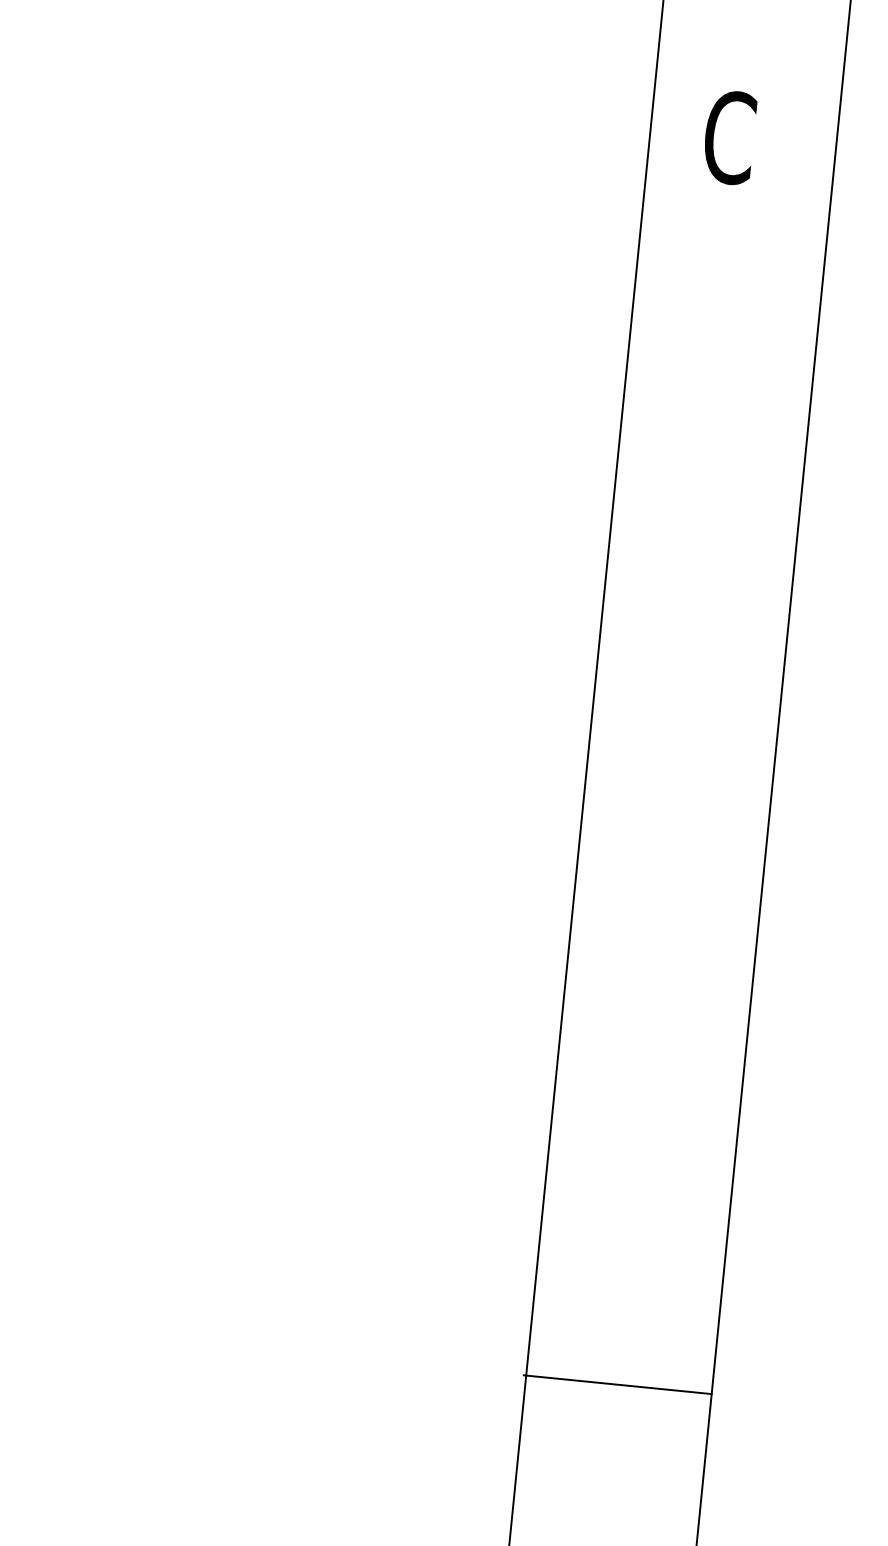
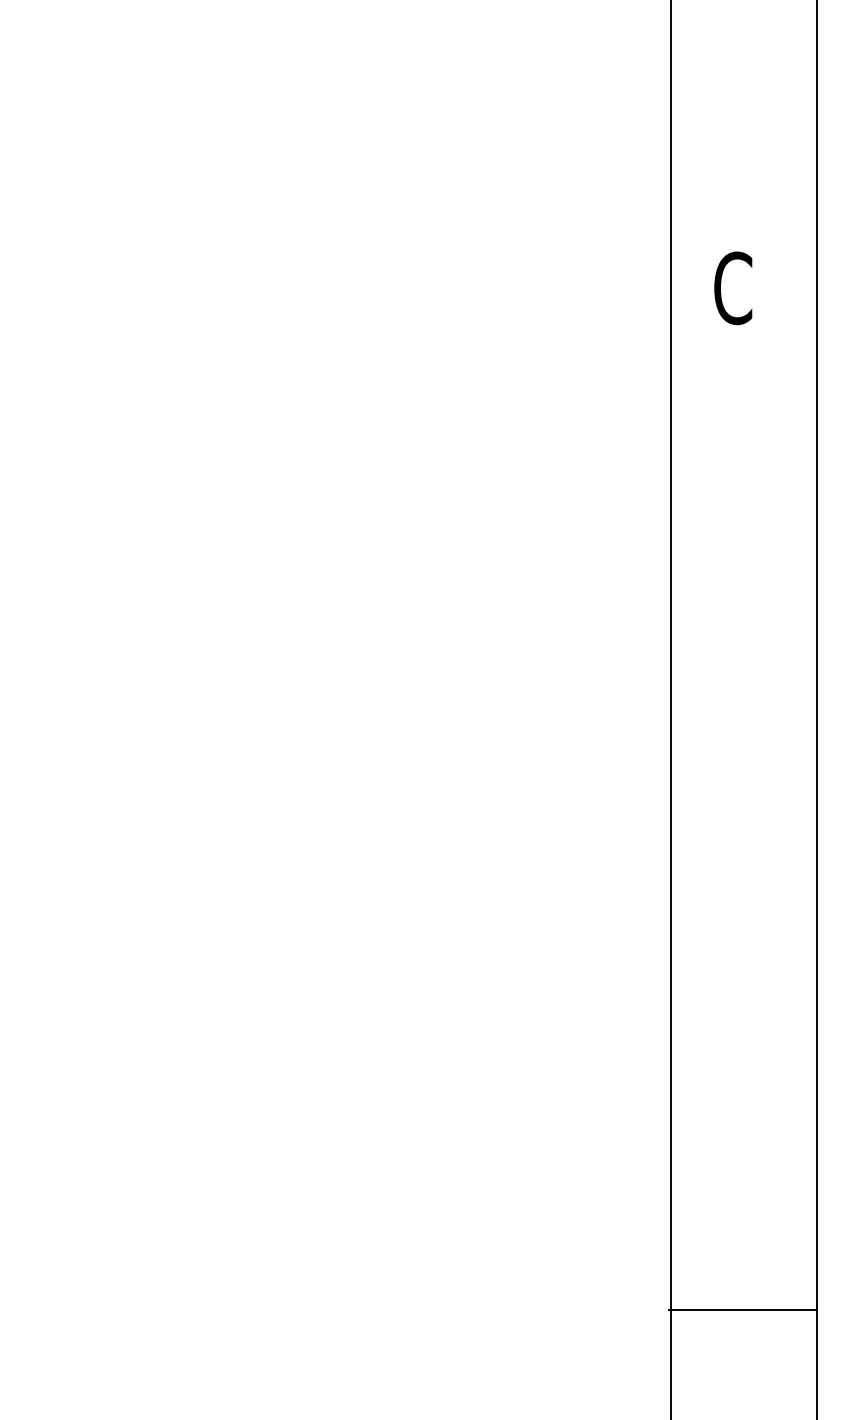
line: (616, 1384) -> (742, 1310), moved

